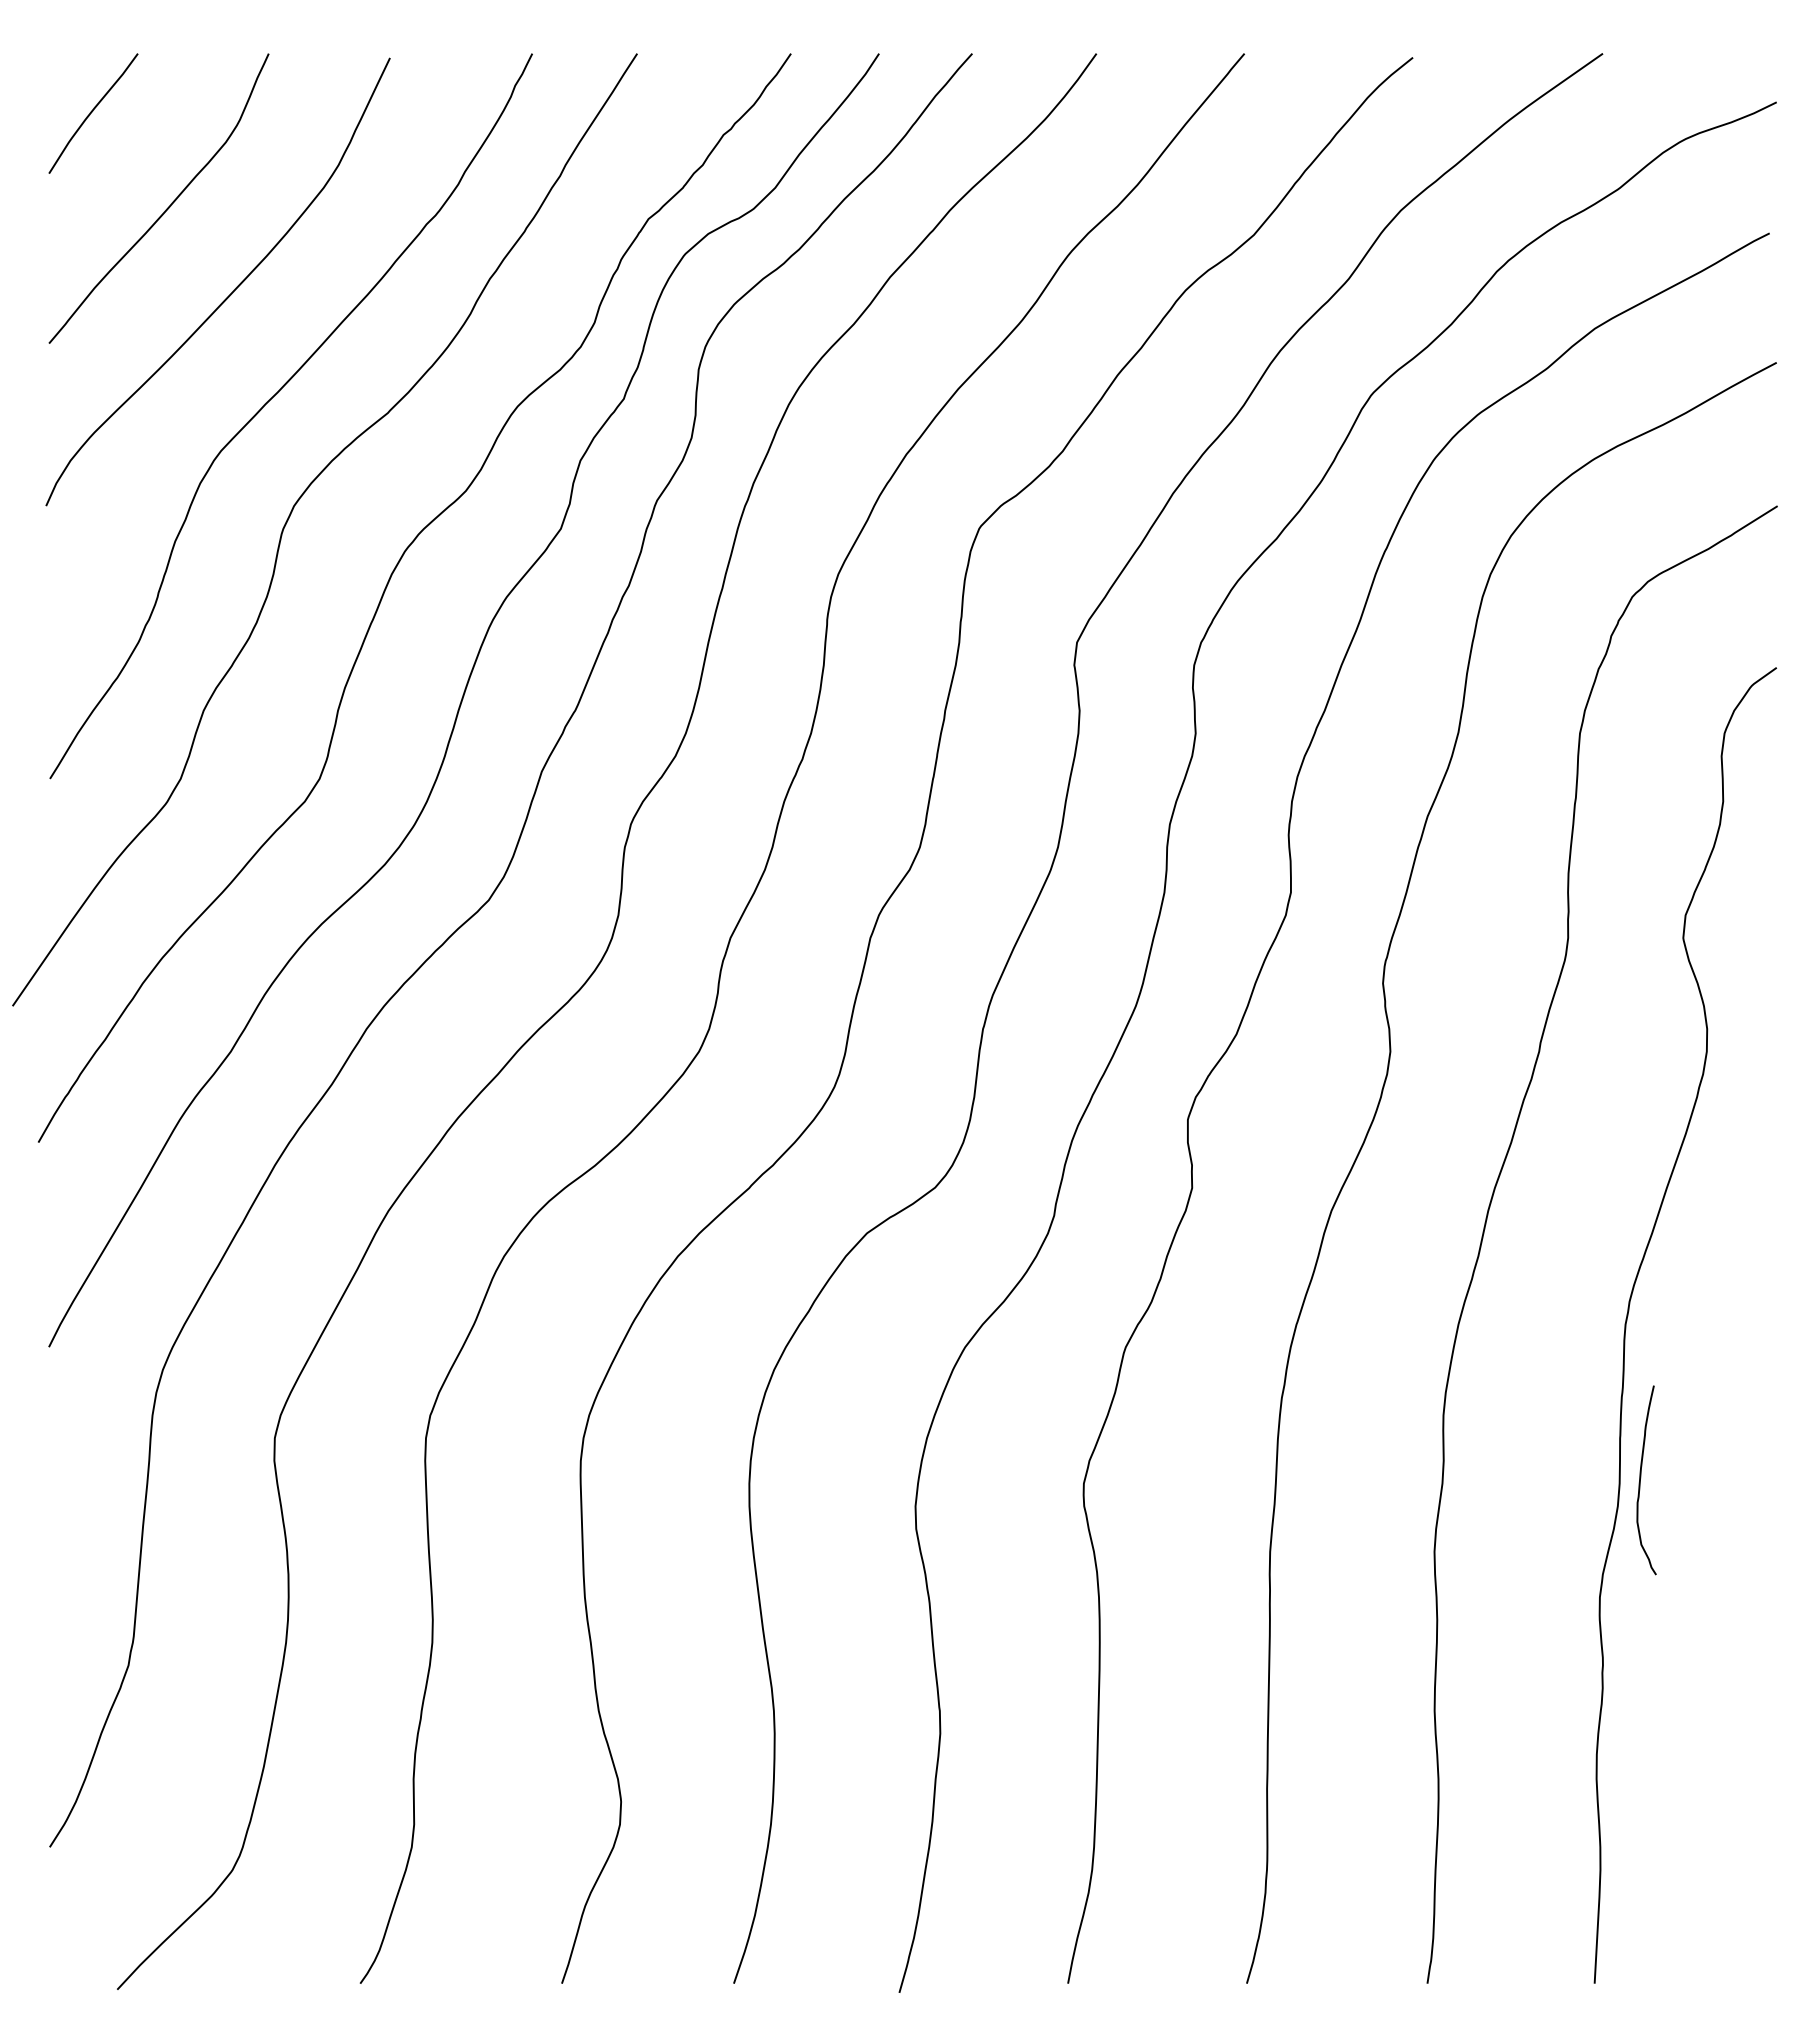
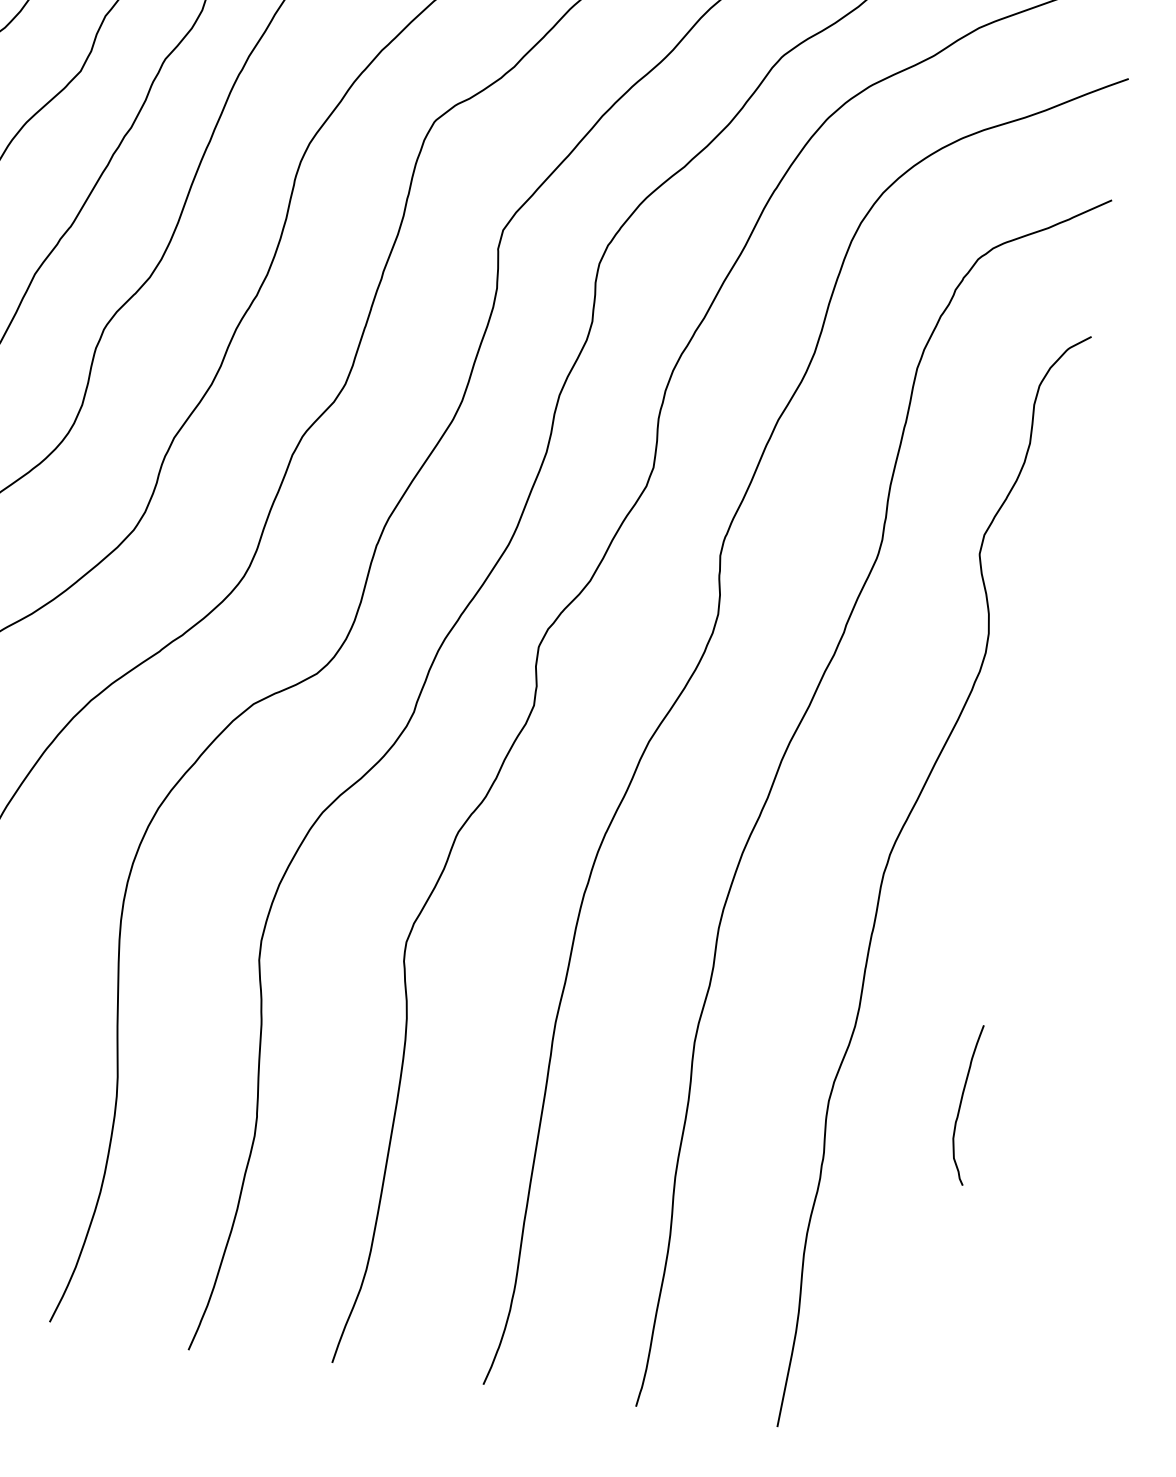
curve: (1641, 1478) -> (962, 1102), moved

